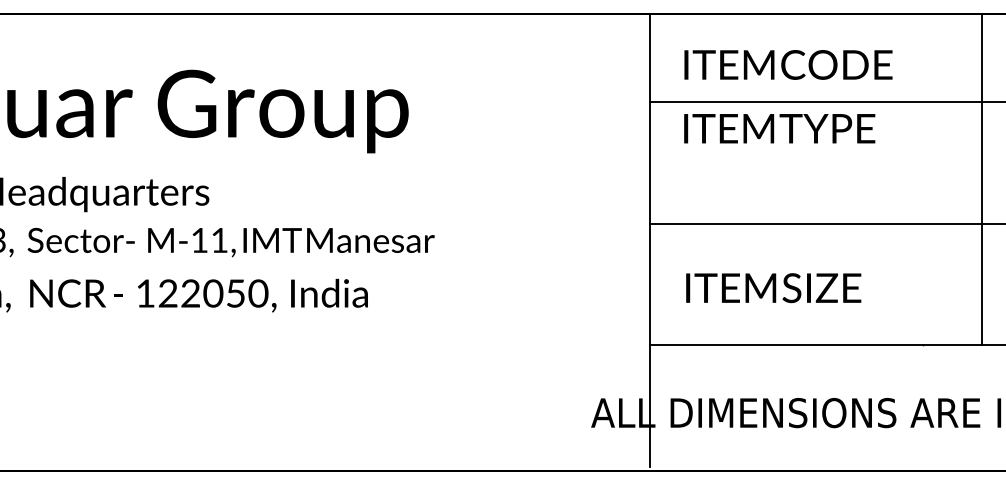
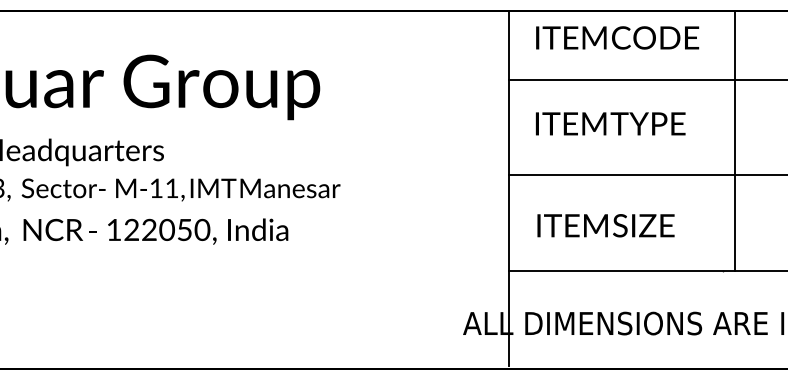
text: (788, 64) -> (617, 37), moved
text: (779, 128) -> (610, 123), moved
line: (981, 179) -> (734, 140), moved

